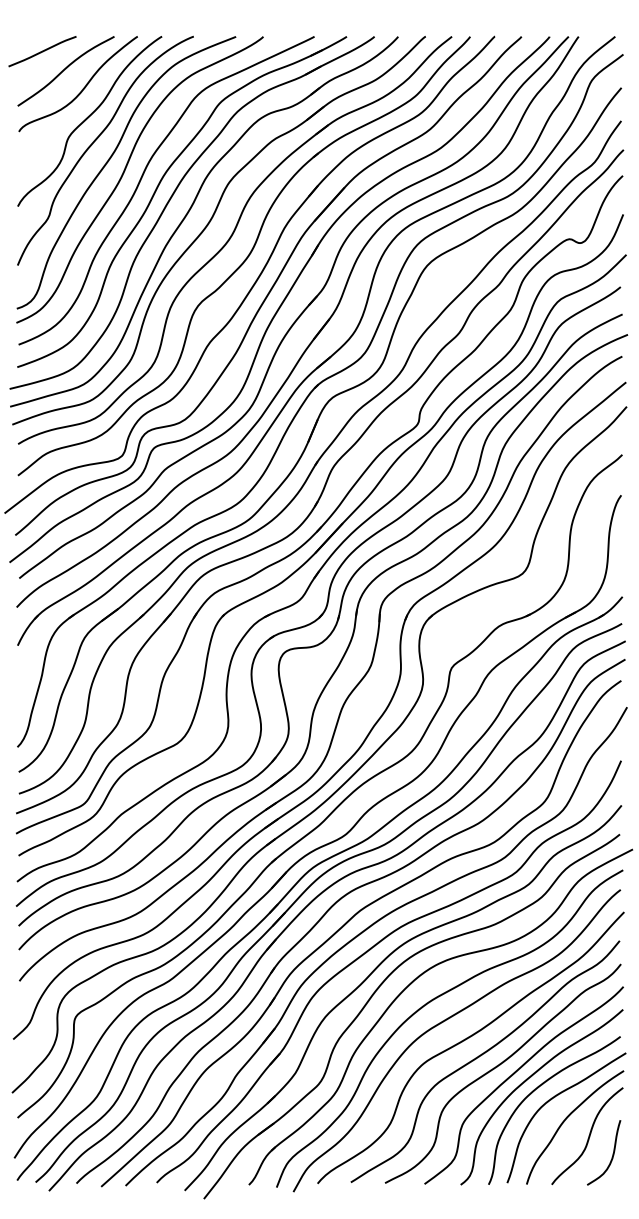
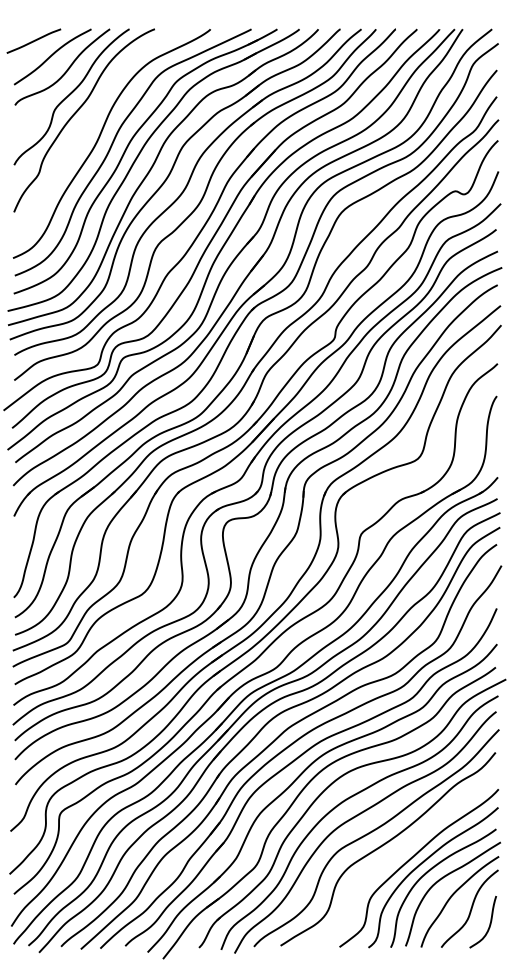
curve: (109, 161) -> (87, 129), removed
curve: (500, 1065) -> (400, 852), removed

